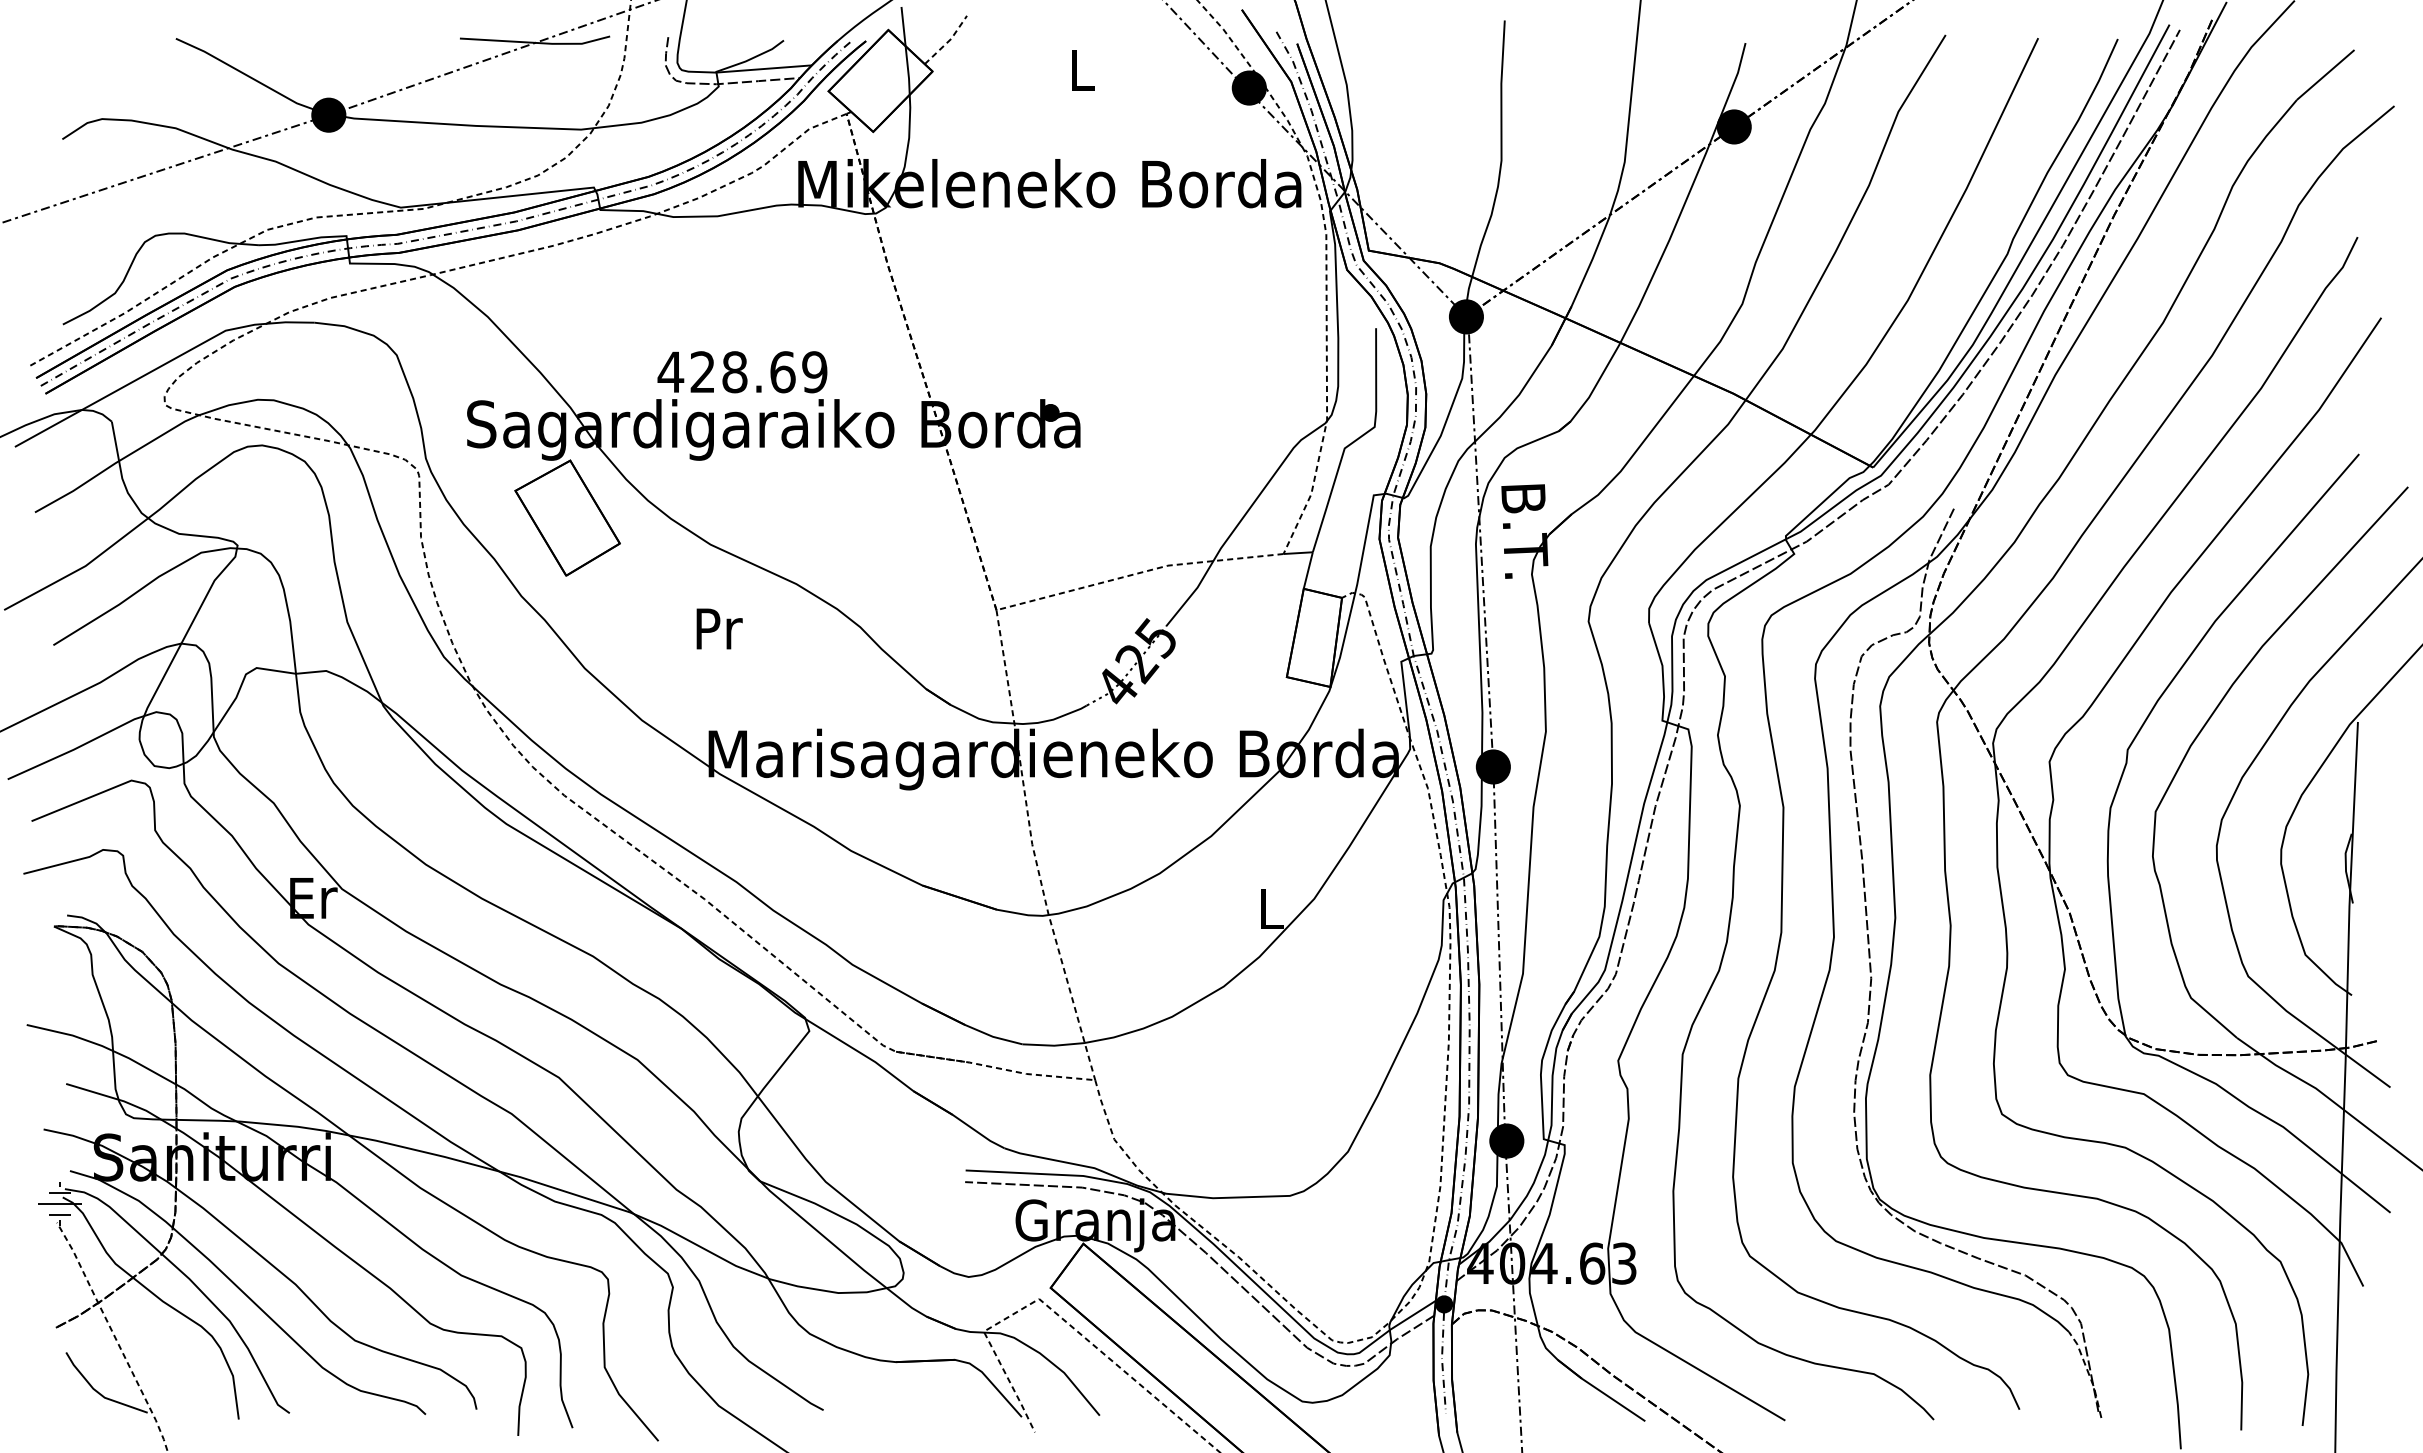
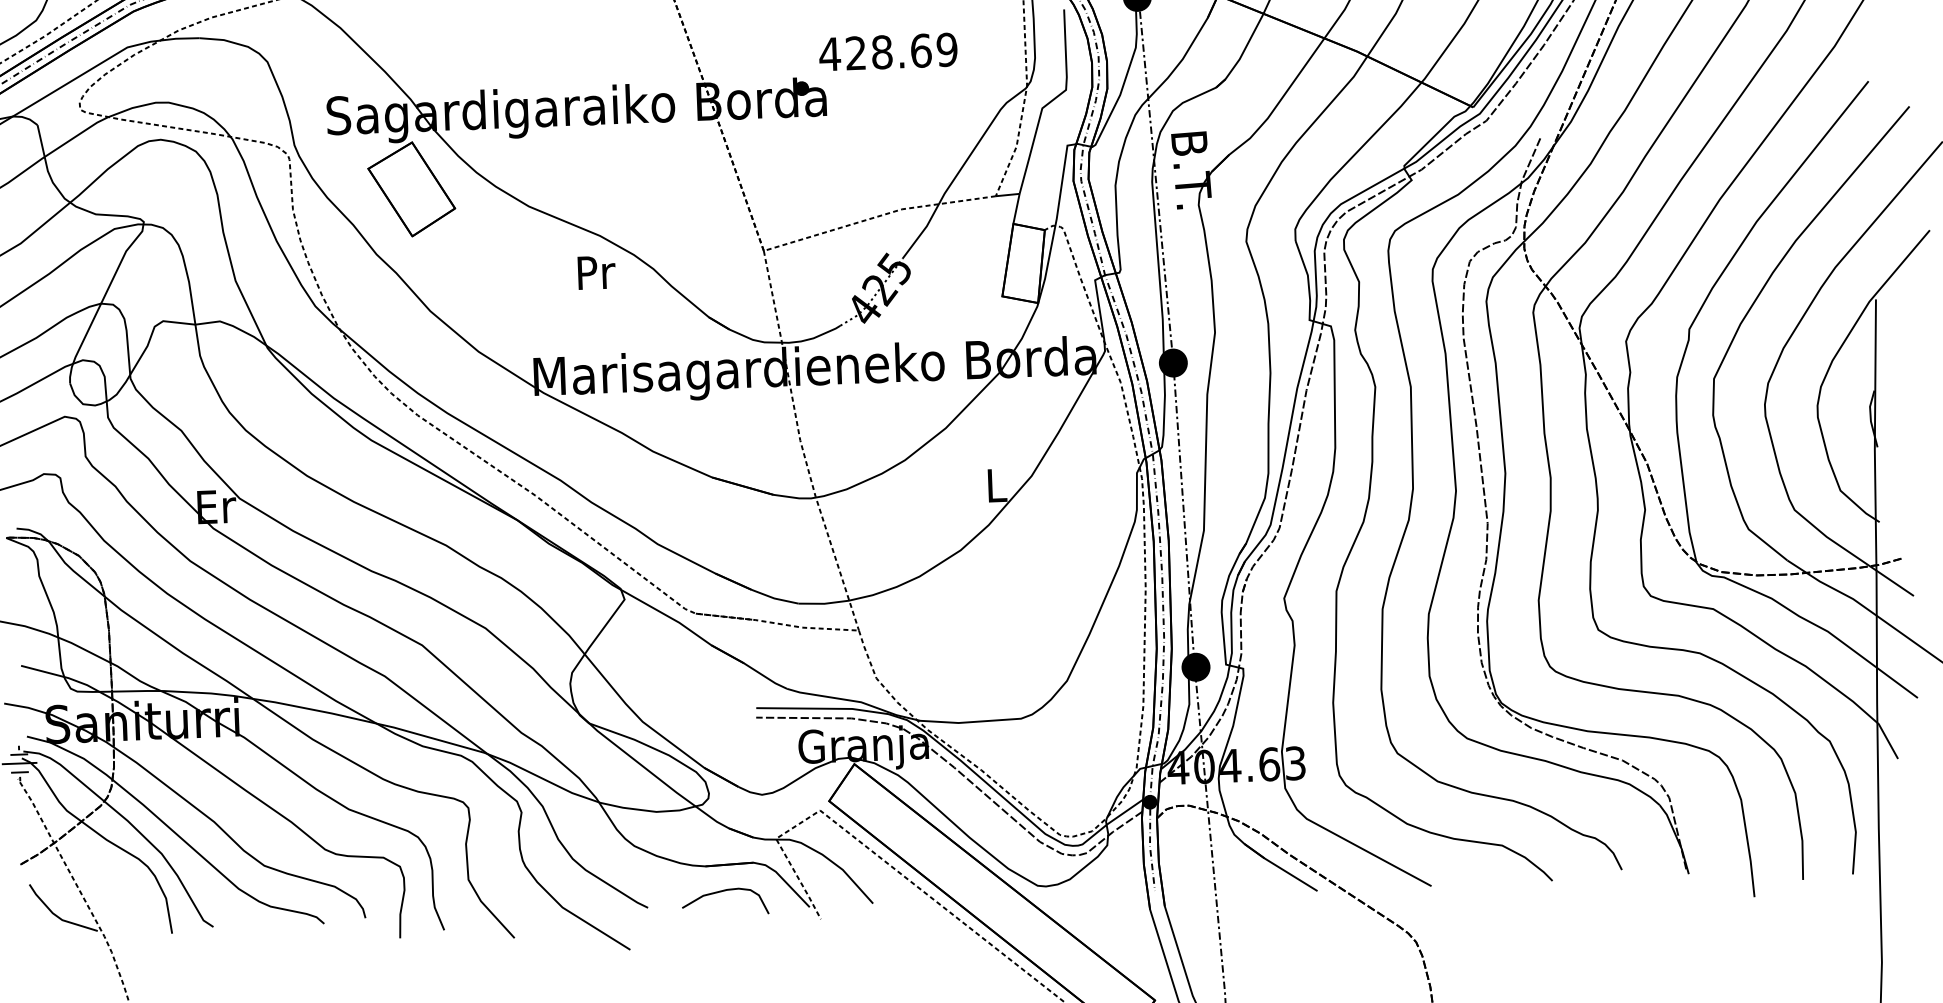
text: (742, 372) -> (888, 52), moved
text: (719, 628) -> (596, 272), moved
line: (2088, 1373) -> (1676, 838), dashed -> solid
curve: (915, 1394) -> (722, 892), added

